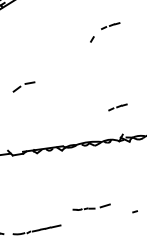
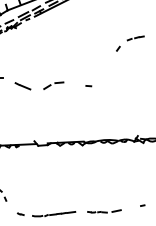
line: (62, 84) -> (88, 86), added
line: (117, 107) -> (135, 111), removed
part: (91, 207) -> (104, 211), moved

